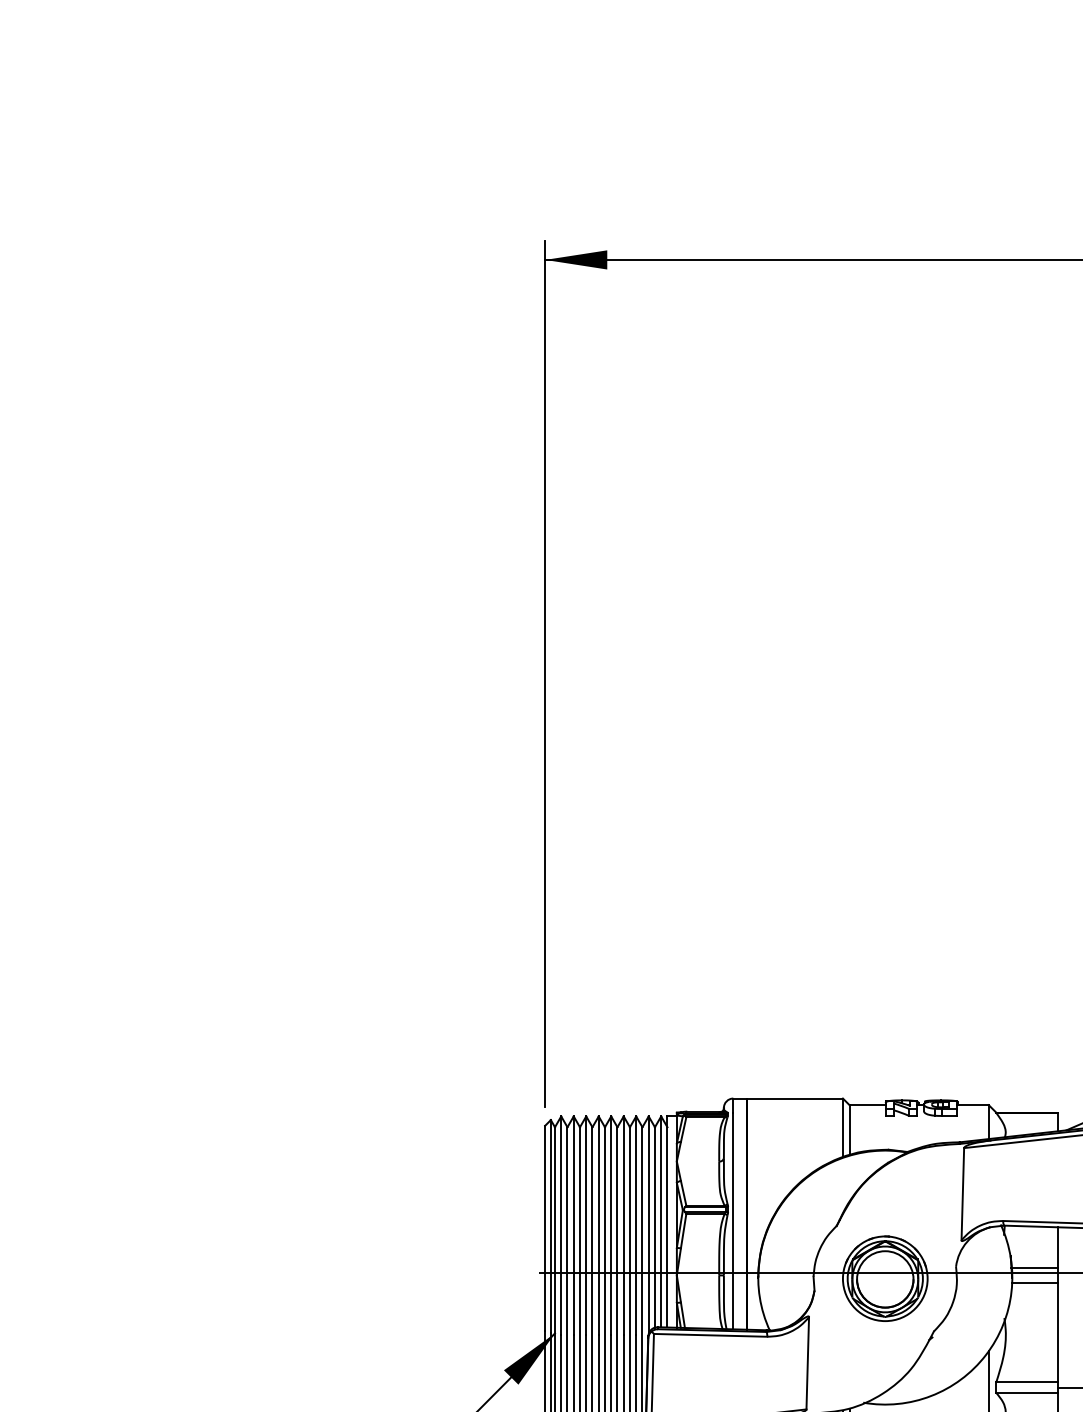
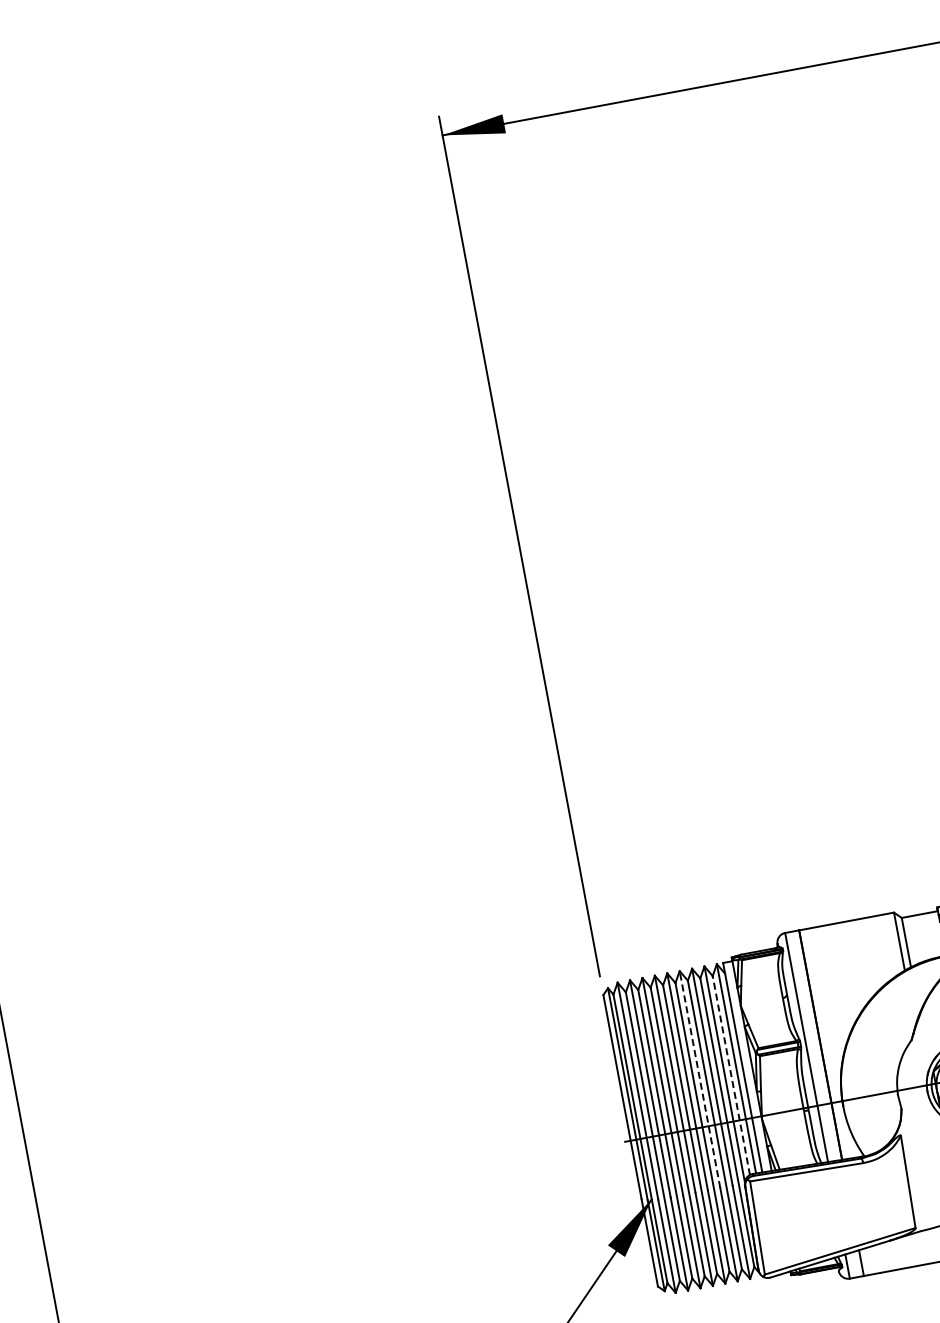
line: (623, 1225) -> (699, 1079), solid -> dashed
line: (654, 1227) -> (730, 1075), solid -> dashed

